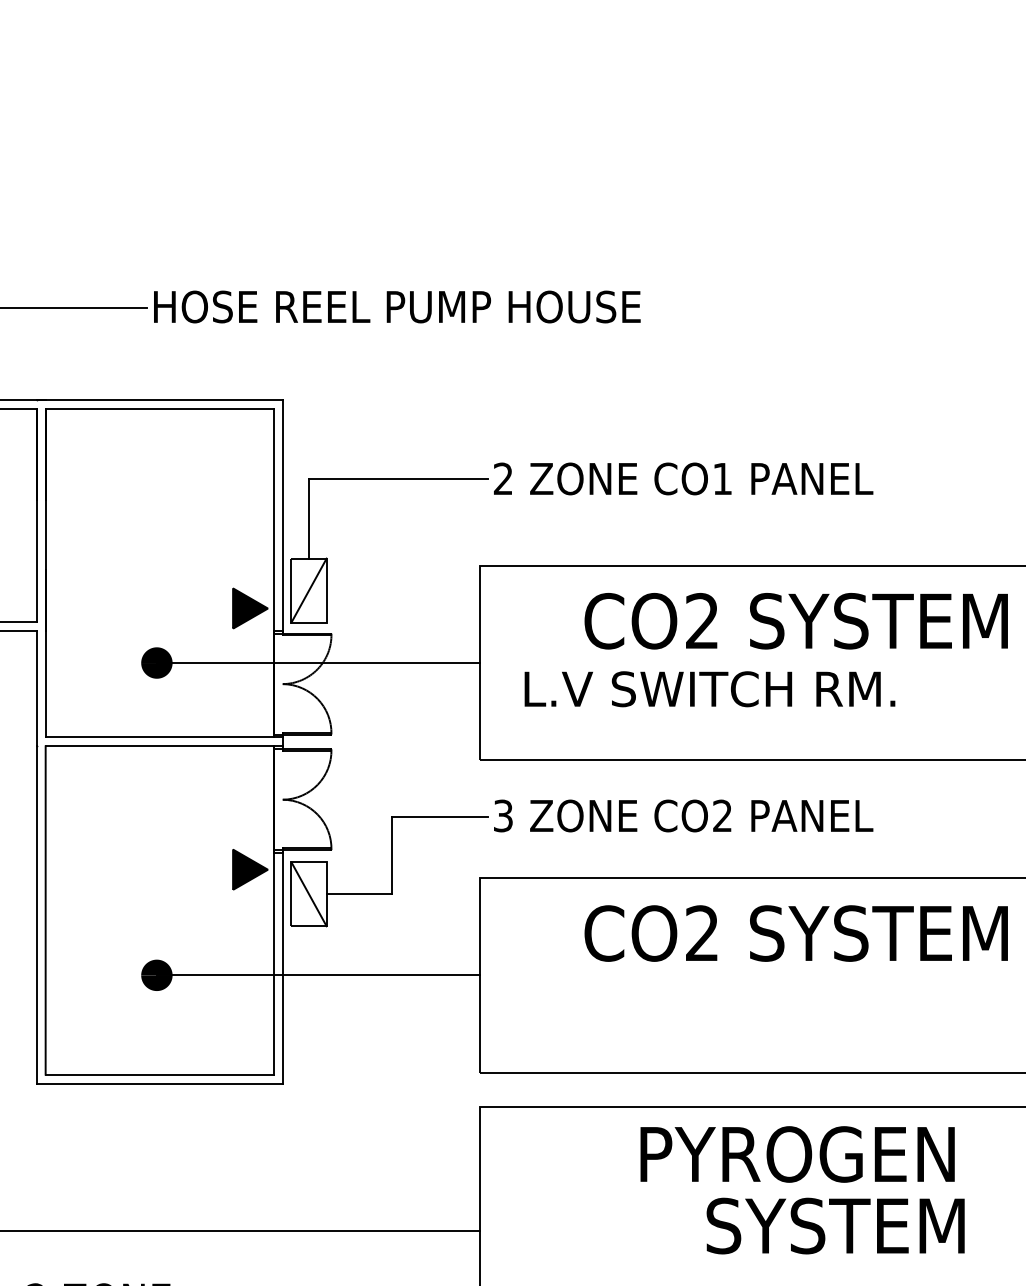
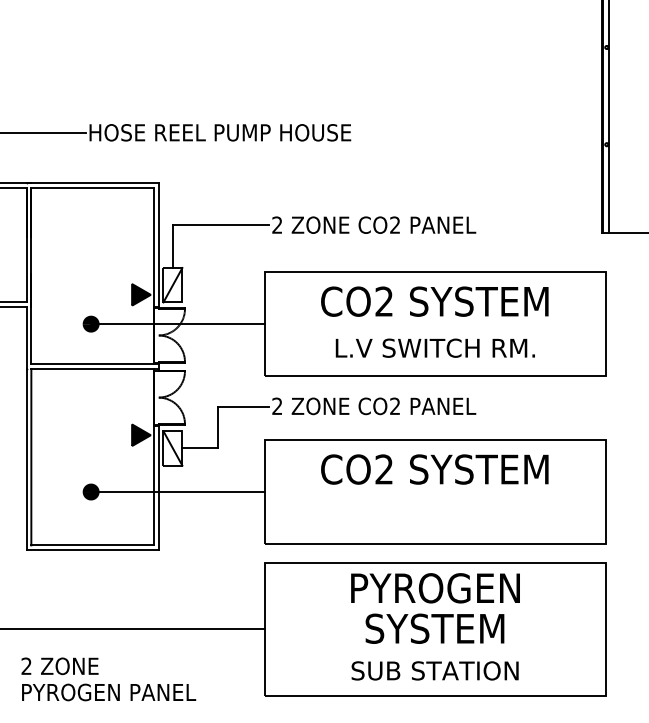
text: (721, 477) -> (394, 224), CO1 -> CO2
text: (708, 687) -> (434, 347), moved
text: (503, 816) -> (277, 406), 3 -> 2
text: (834, 1225) -> (434, 628), moved

